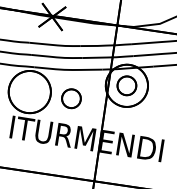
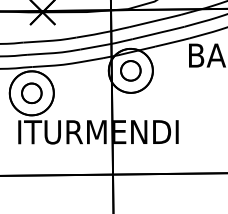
part: (71, 98) -> (31, 93), moved

